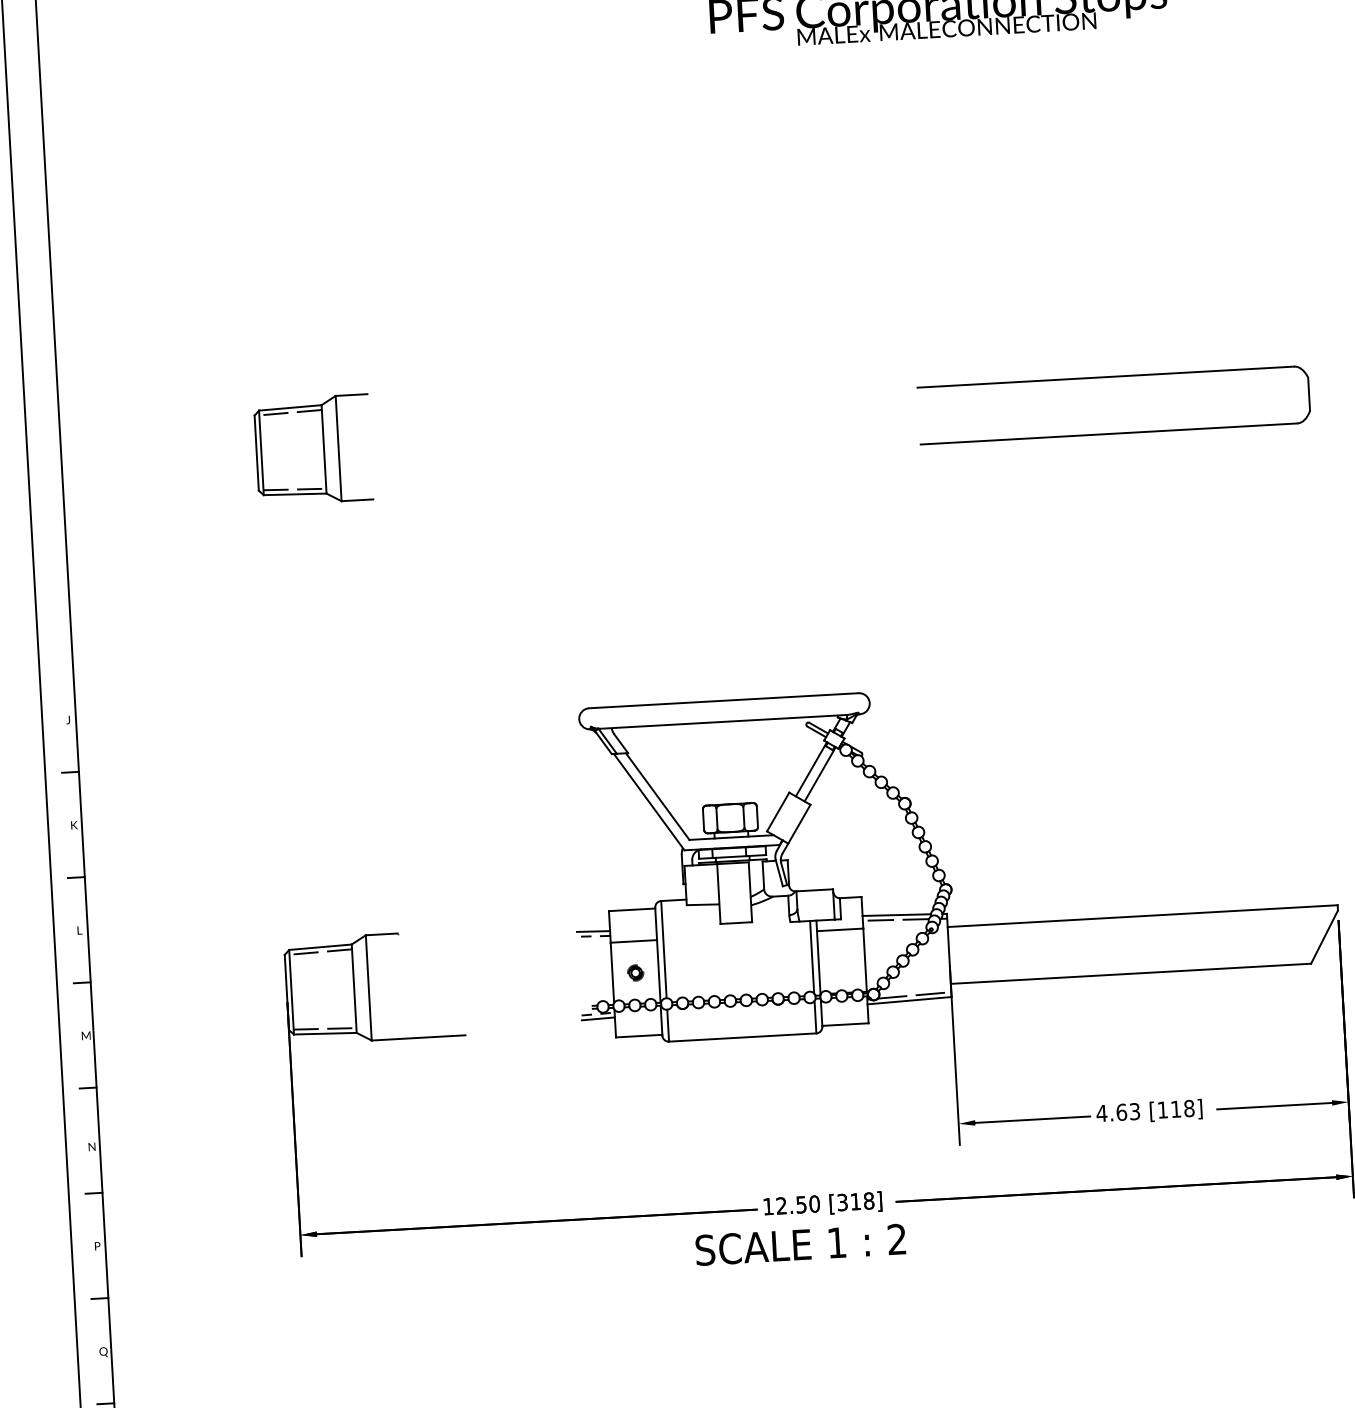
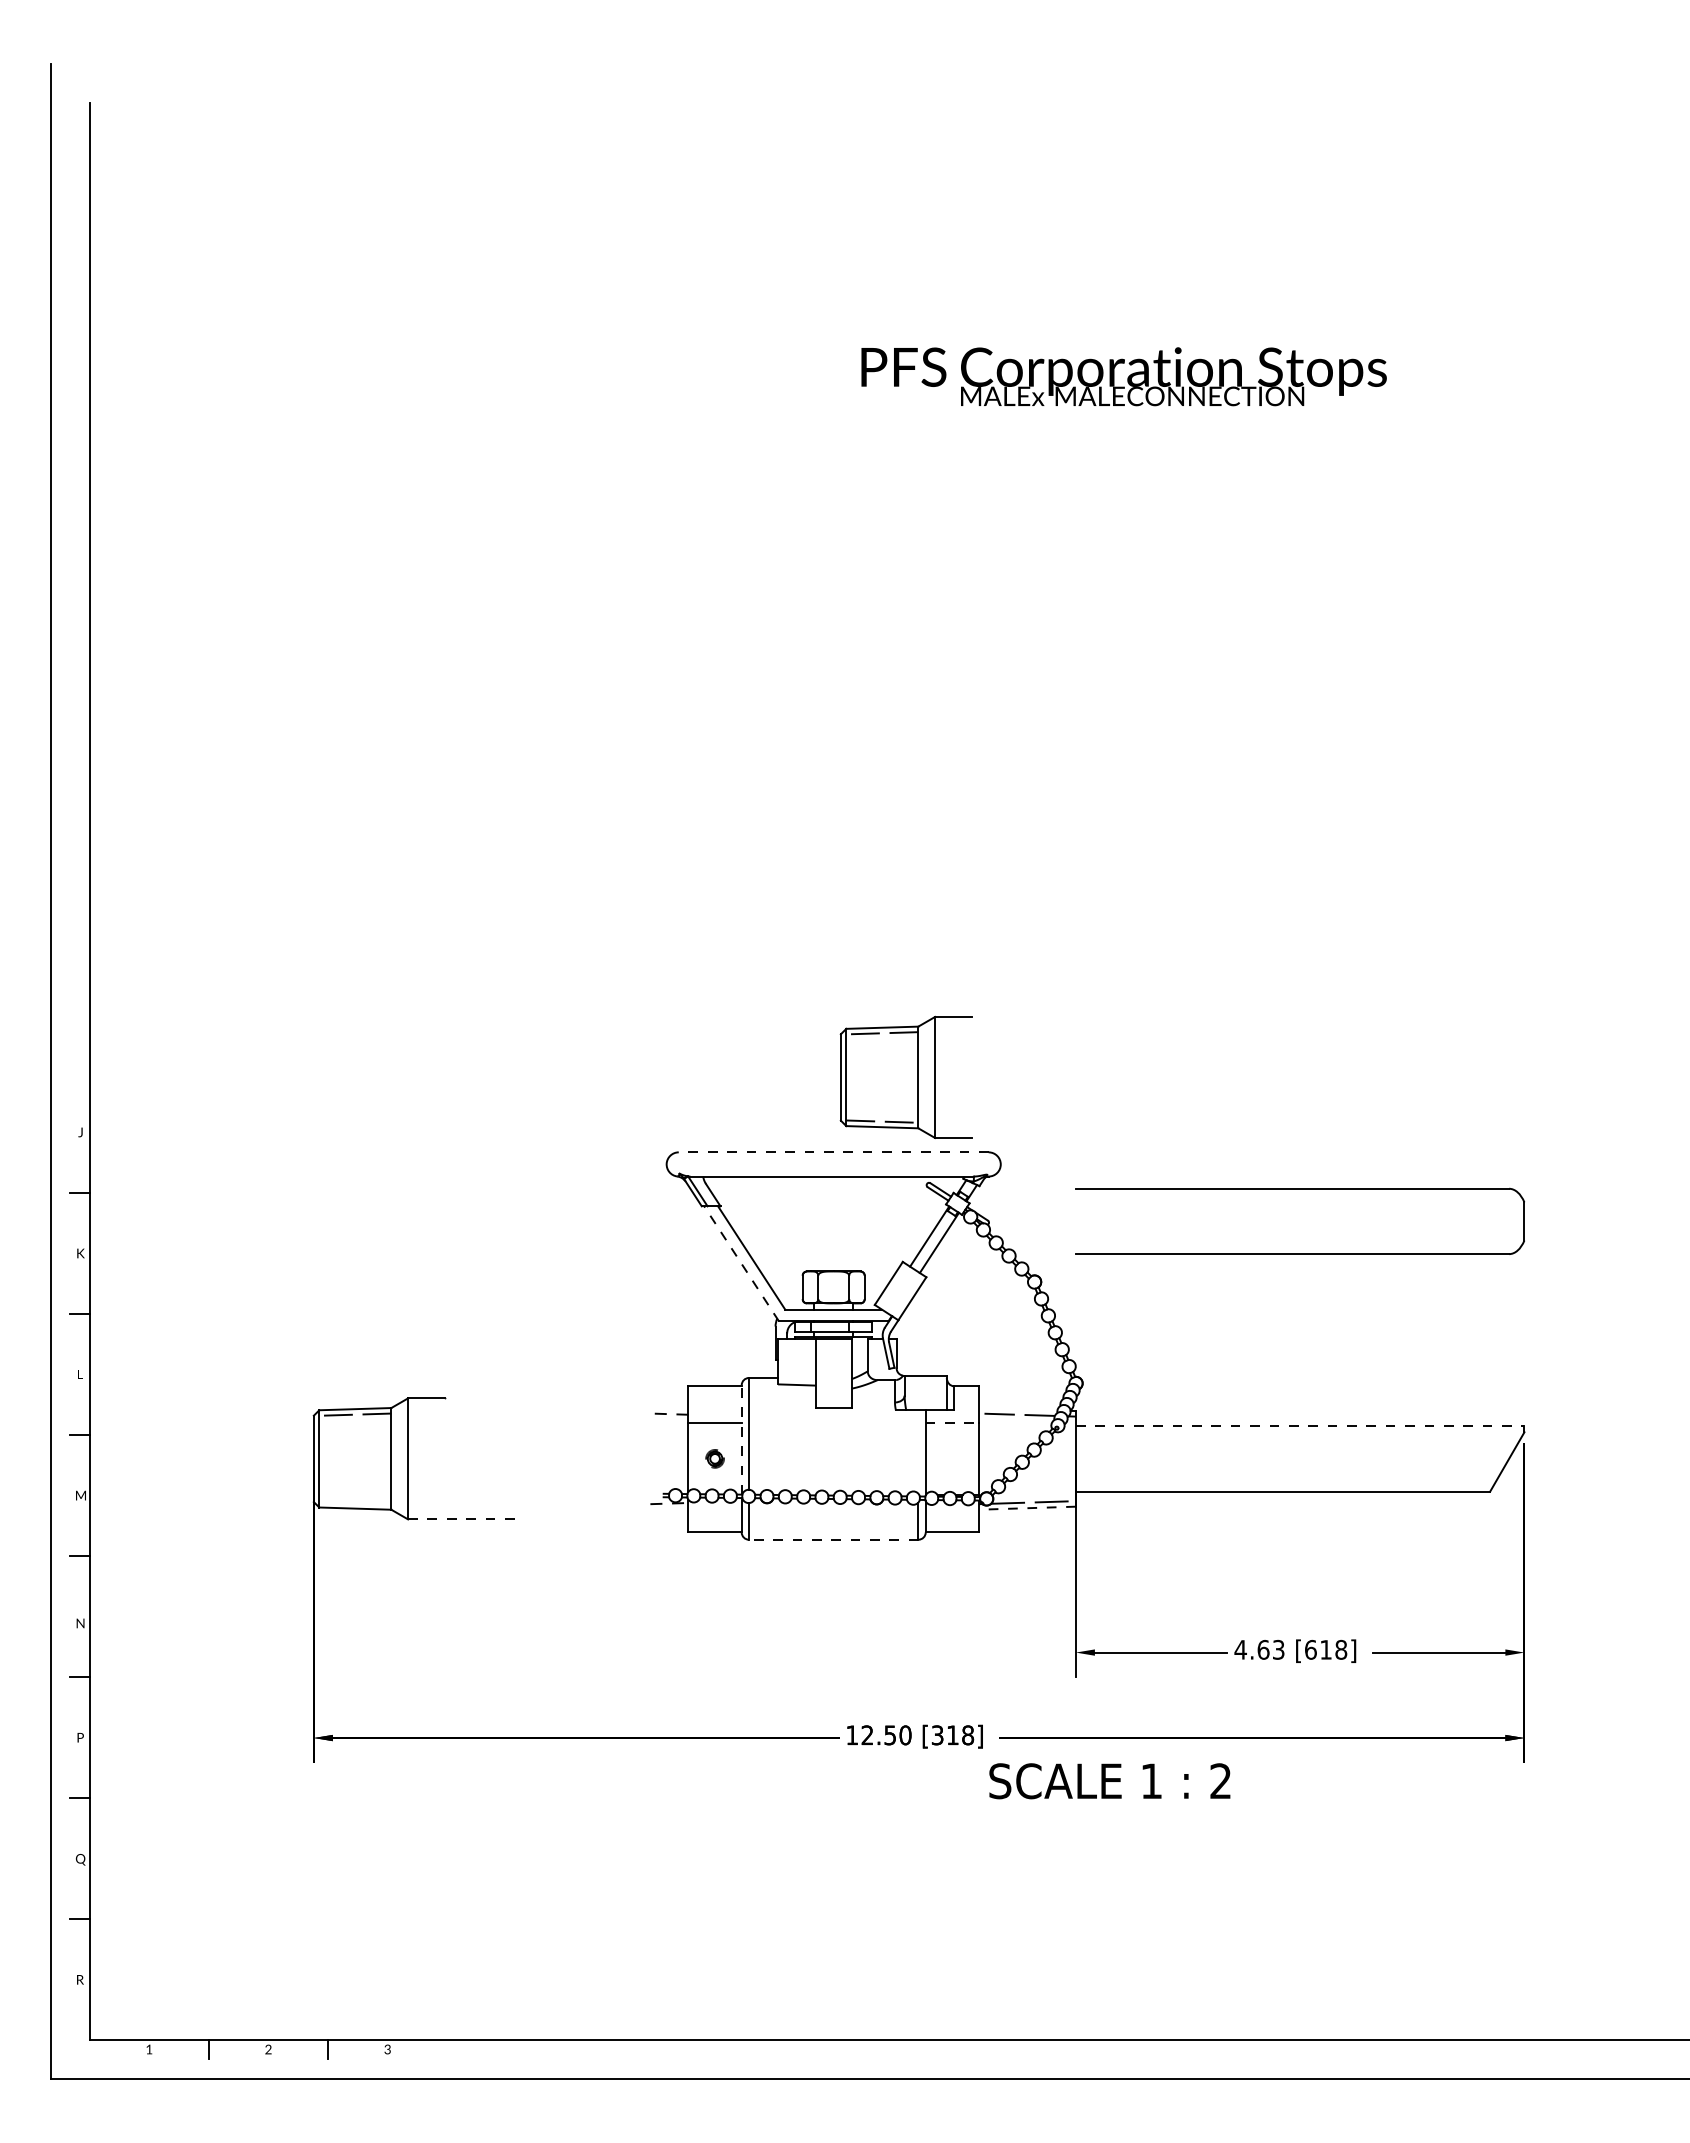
part: (1112, 377) -> (1299, 1189), moved
part: (312, 449) -> (905, 1076), moved
line: (723, 700) -> (833, 1152), solid -> dashed
line: (649, 801) -> (741, 1263), solid -> dashed
line: (896, 915) -> (1017, 1409), removed
line: (1143, 916) -> (1300, 1426), solid -> dashed
line: (840, 929) -> (952, 1422), solid -> dashed
line: (593, 931) -> (669, 1408), removed
line: (657, 954) -> (741, 1439), solid -> dashed
line: (812, 956) -> (918, 1451), removed
line: (908, 1000) -> (1026, 1508), solid -> dashed
line: (598, 1018) -> (669, 1508), removed
line: (325, 1028) -> (355, 1502), removed
line: (419, 1037) -> (462, 1519), solid -> dashed
line: (742, 1037) -> (833, 1539), solid -> dashed
text: (1162, 1109) -> (1310, 1649), [118] -> [618]
text: (800, 1245) -> (1109, 1781), moved

